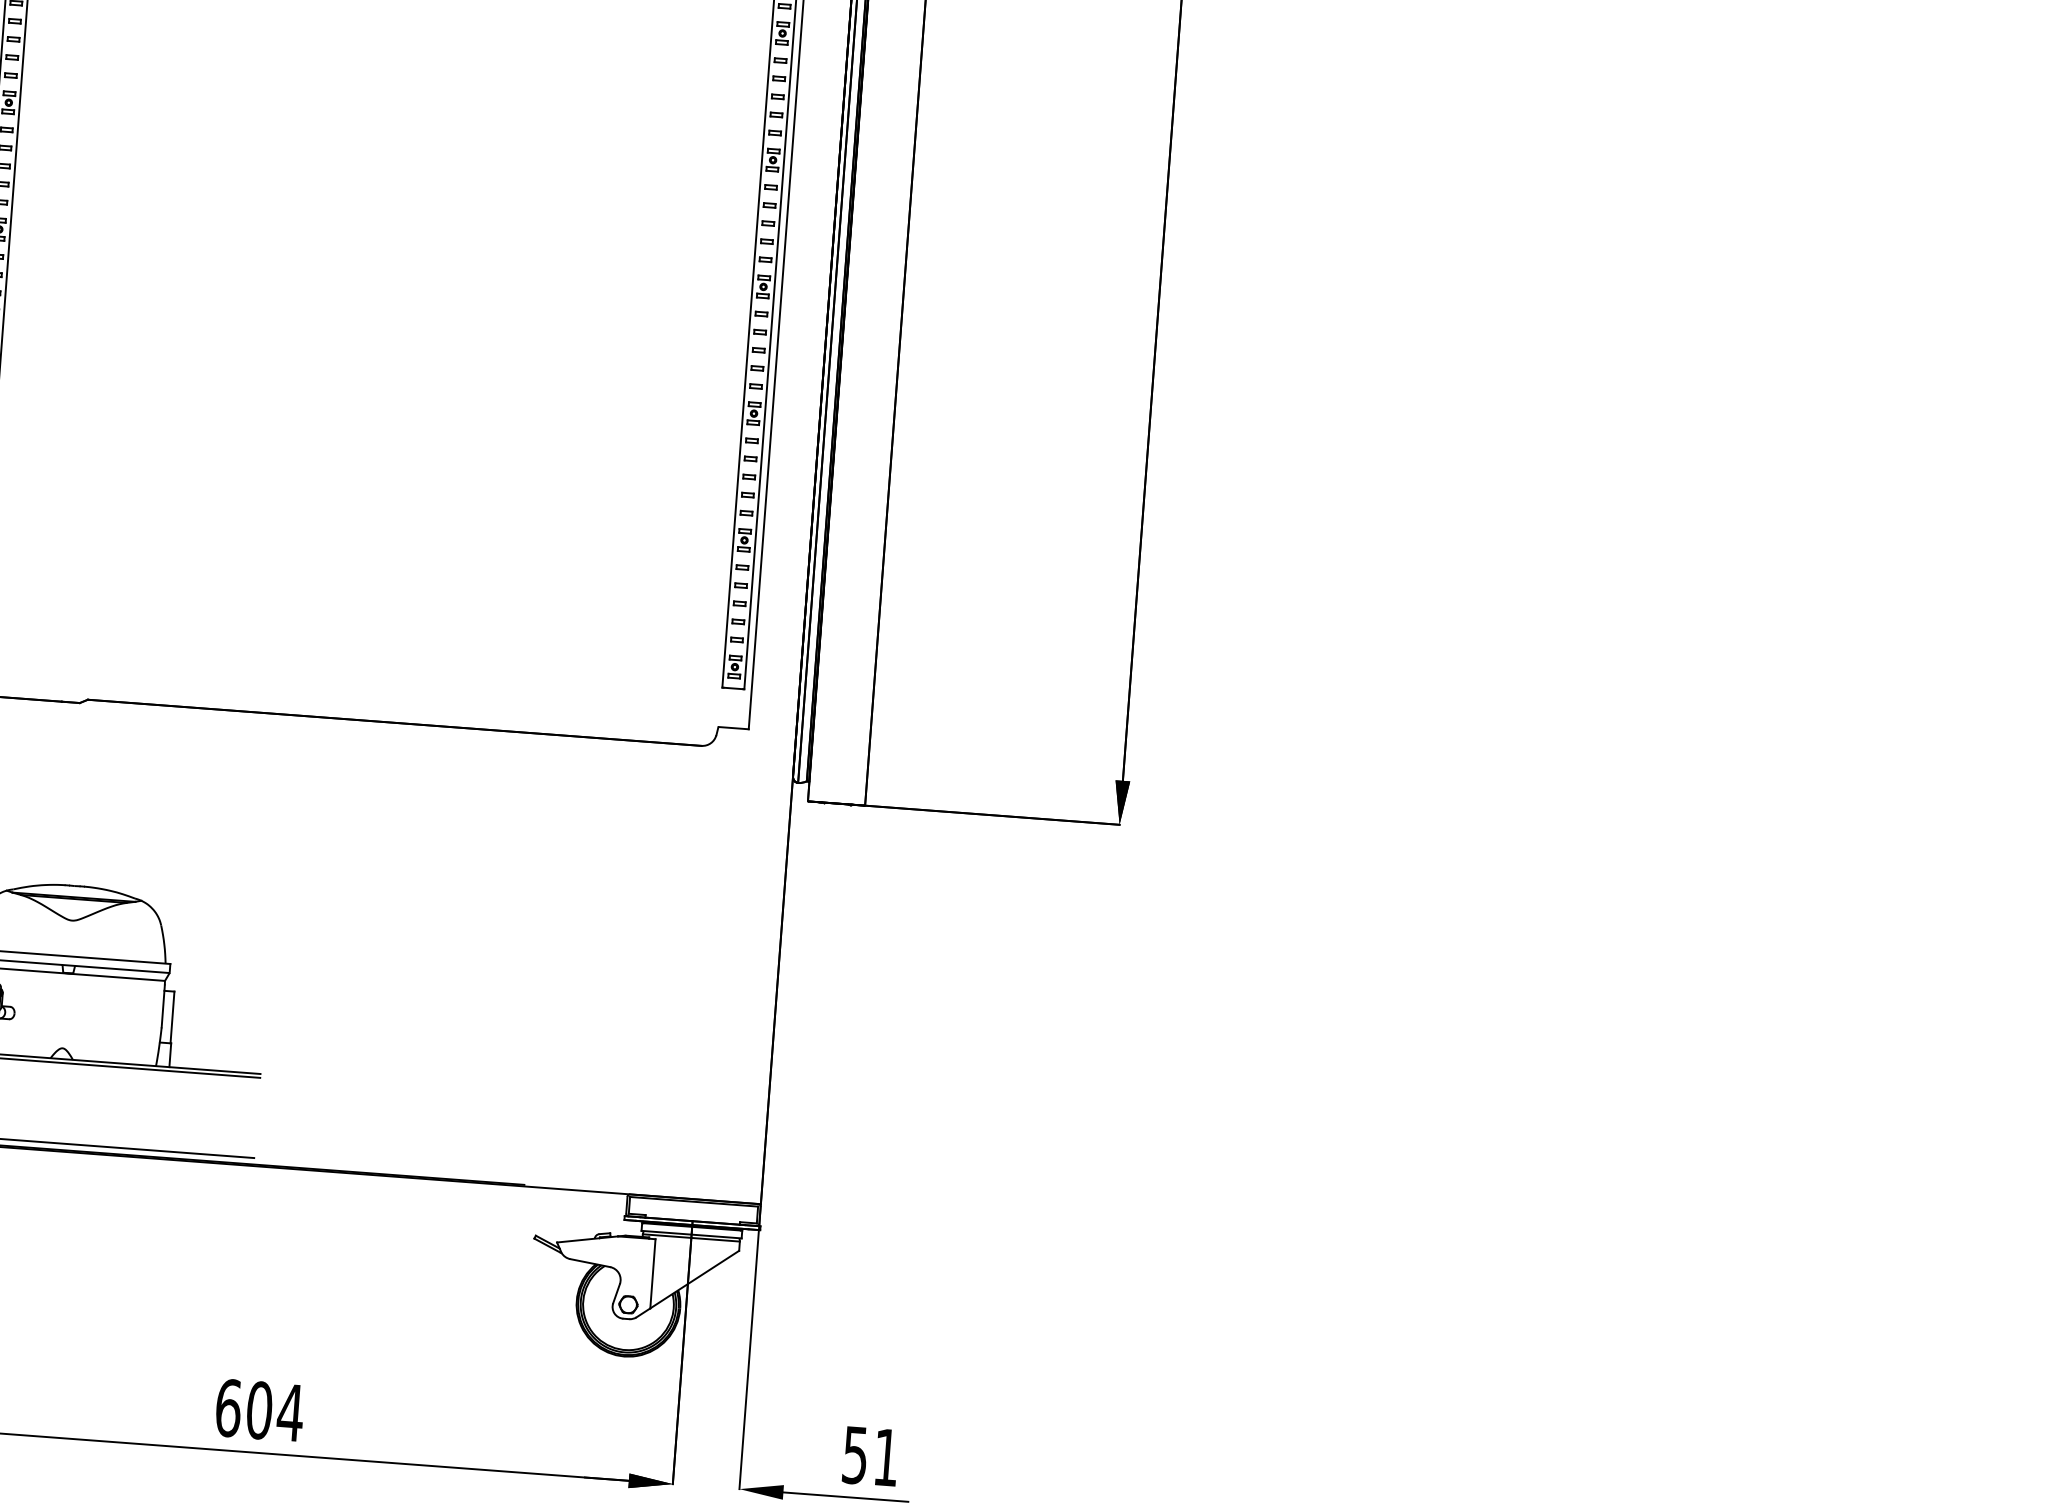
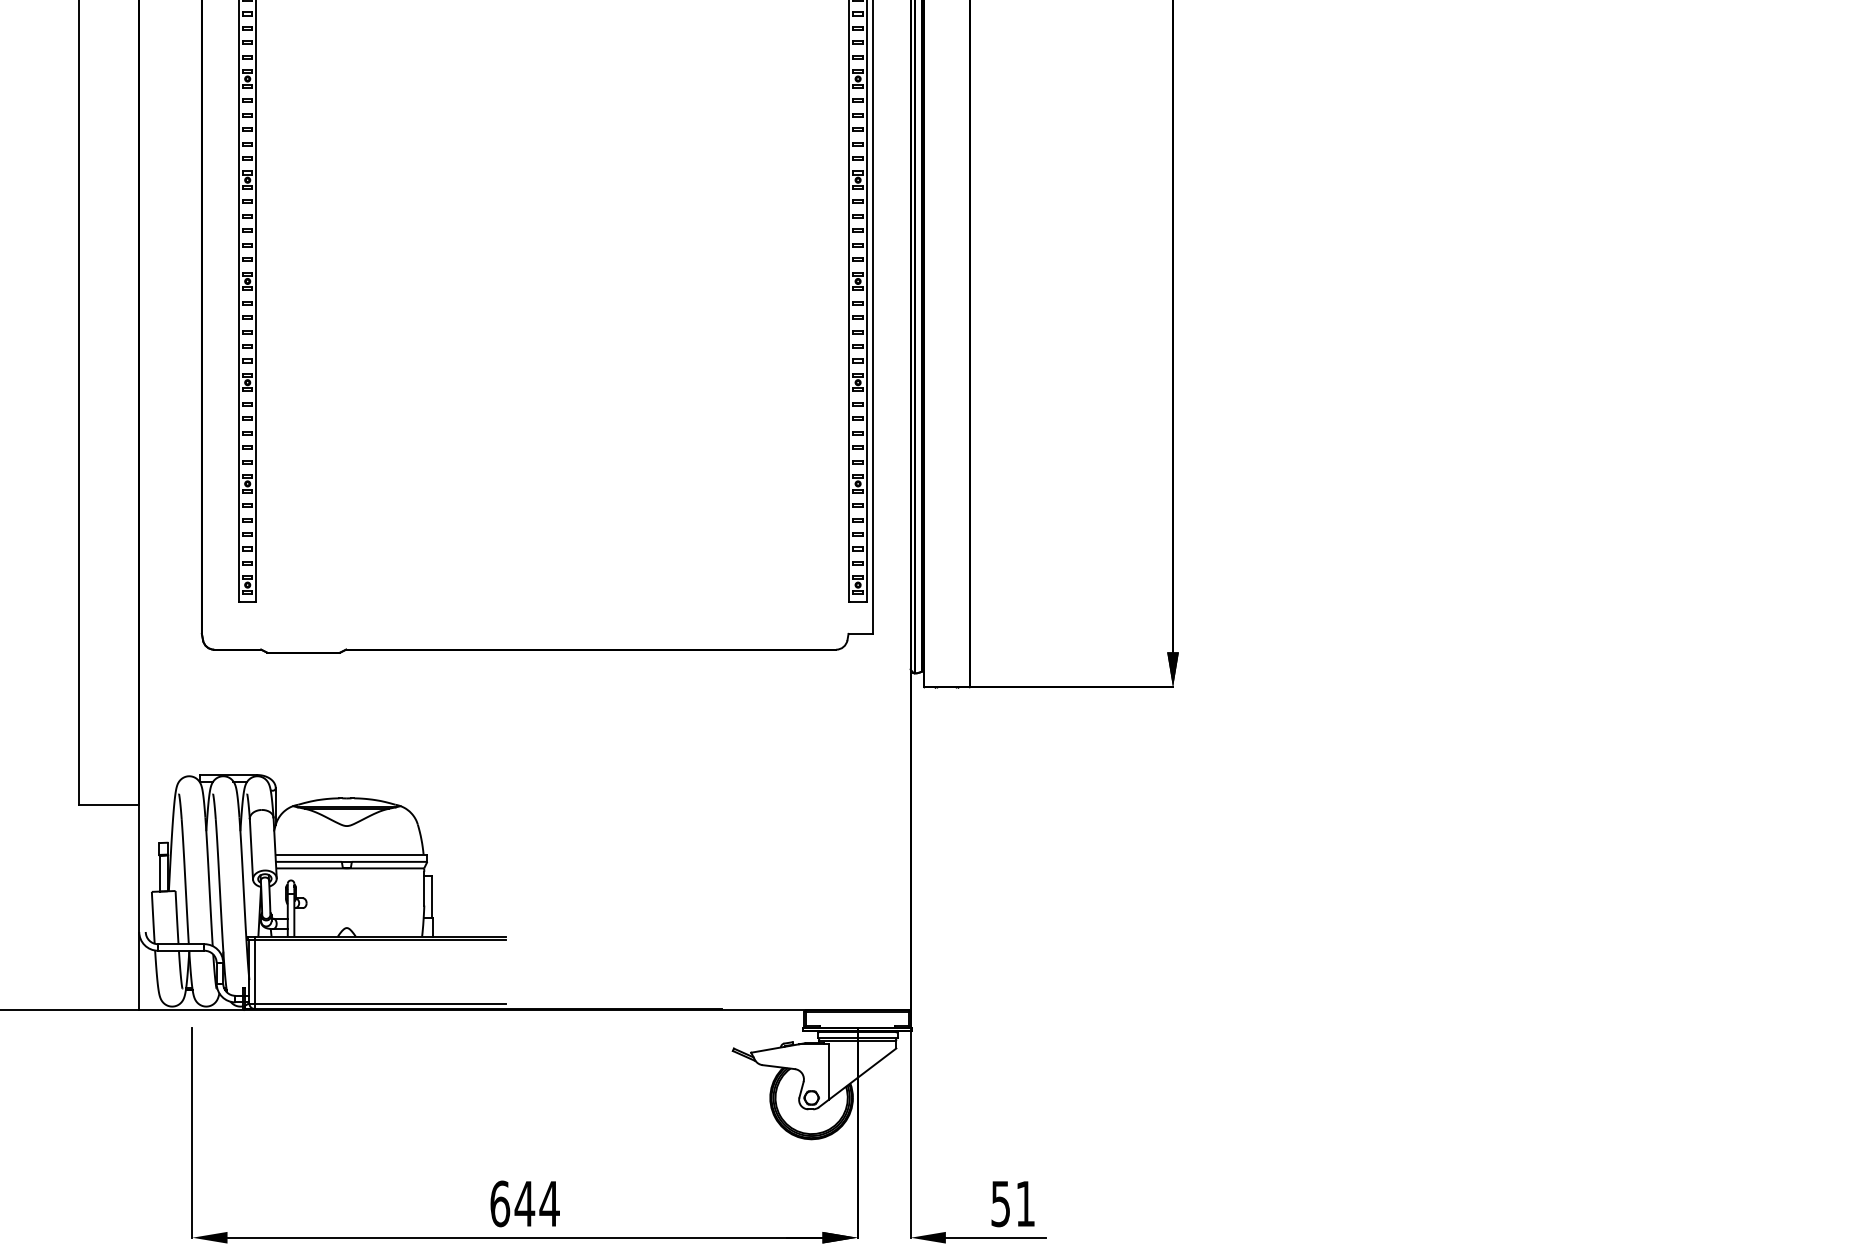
text: (259, 1409) -> (524, 1203), 604 -> 644

